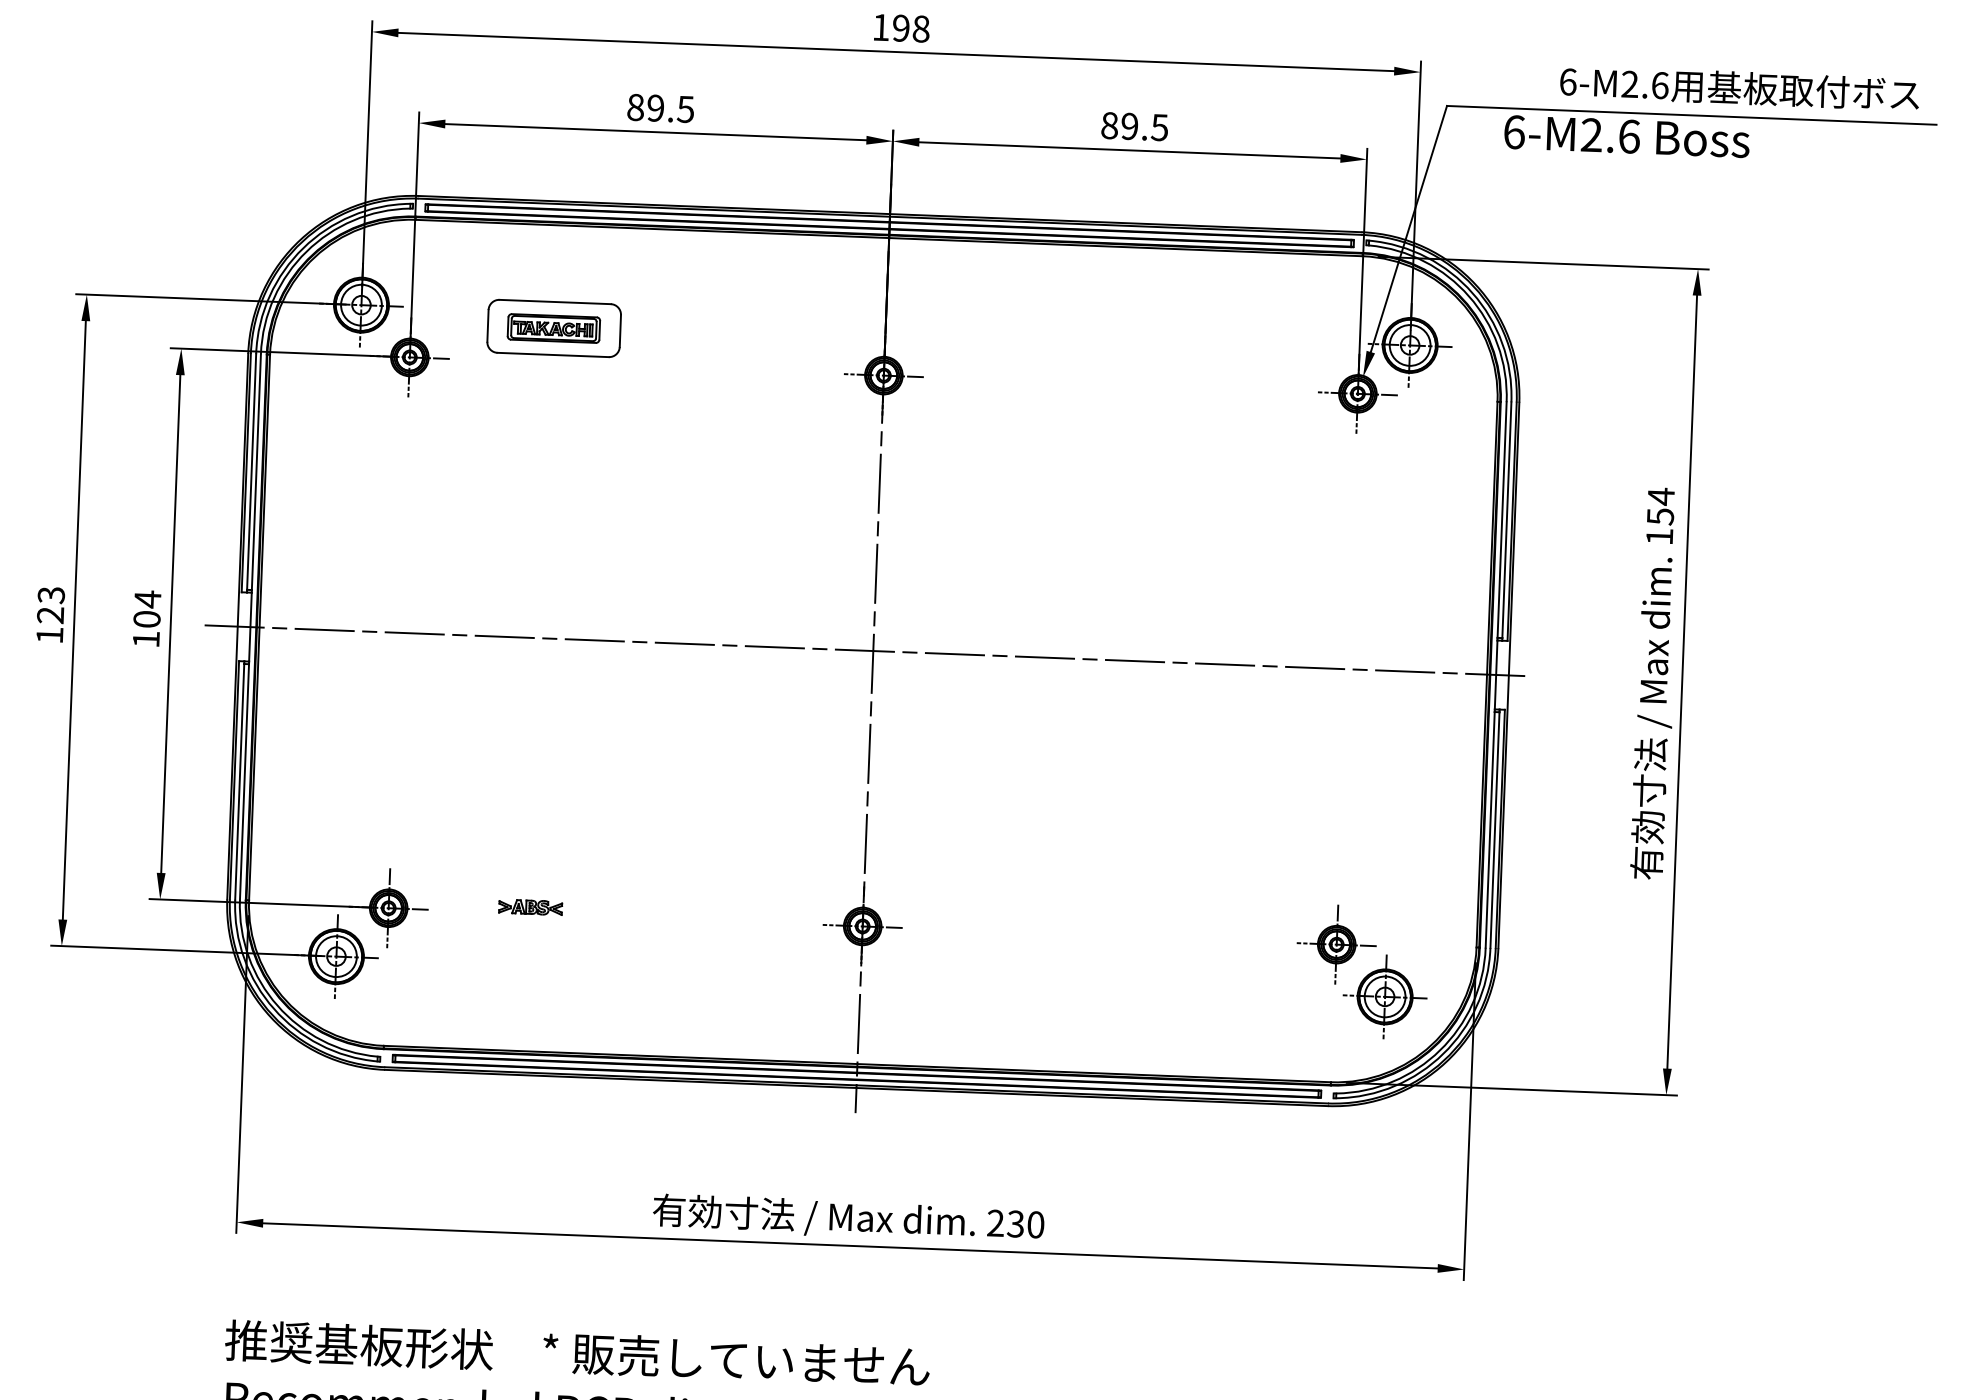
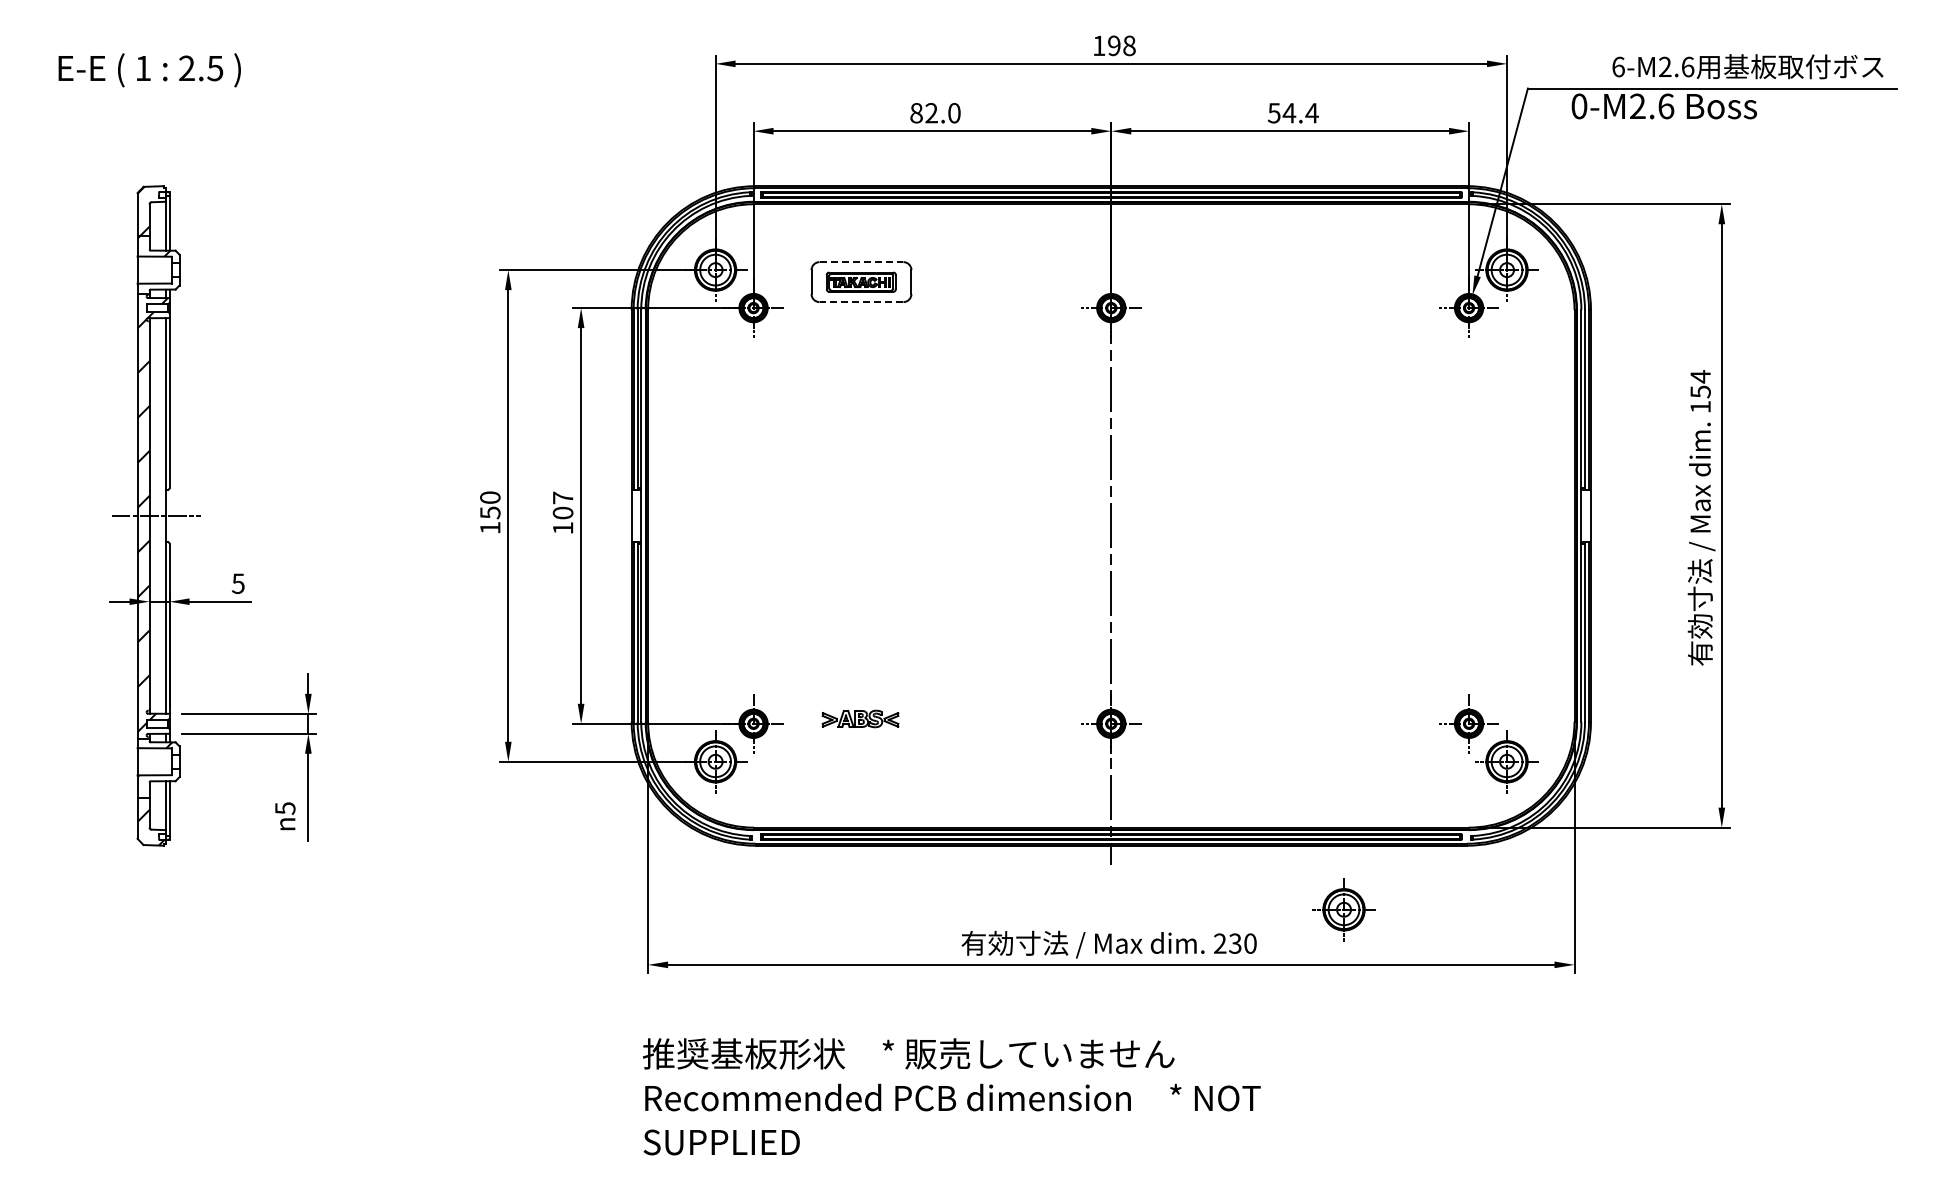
text: (670, 109) -> (942, 113), 89.5 -> 82.0
text: (1133, 127) -> (1292, 113), 89.5 -> 54.4
text: (1514, 132) -> (1579, 106), 6-M2.6 -> 0-M2.6
line: (555, 302) -> (861, 262), solid -> dashed
line: (553, 355) -> (861, 302), solid -> dashed
text: (148, 598) -> (563, 497), 104 -> 107
text: (51, 605) -> (490, 505), 123 -> 150
line: (866, 650) -> (1106, 515), removed
part: (530, 906) -> (860, 718), size x1.6
part: (1160, 1184) -> (1343, 909), added

